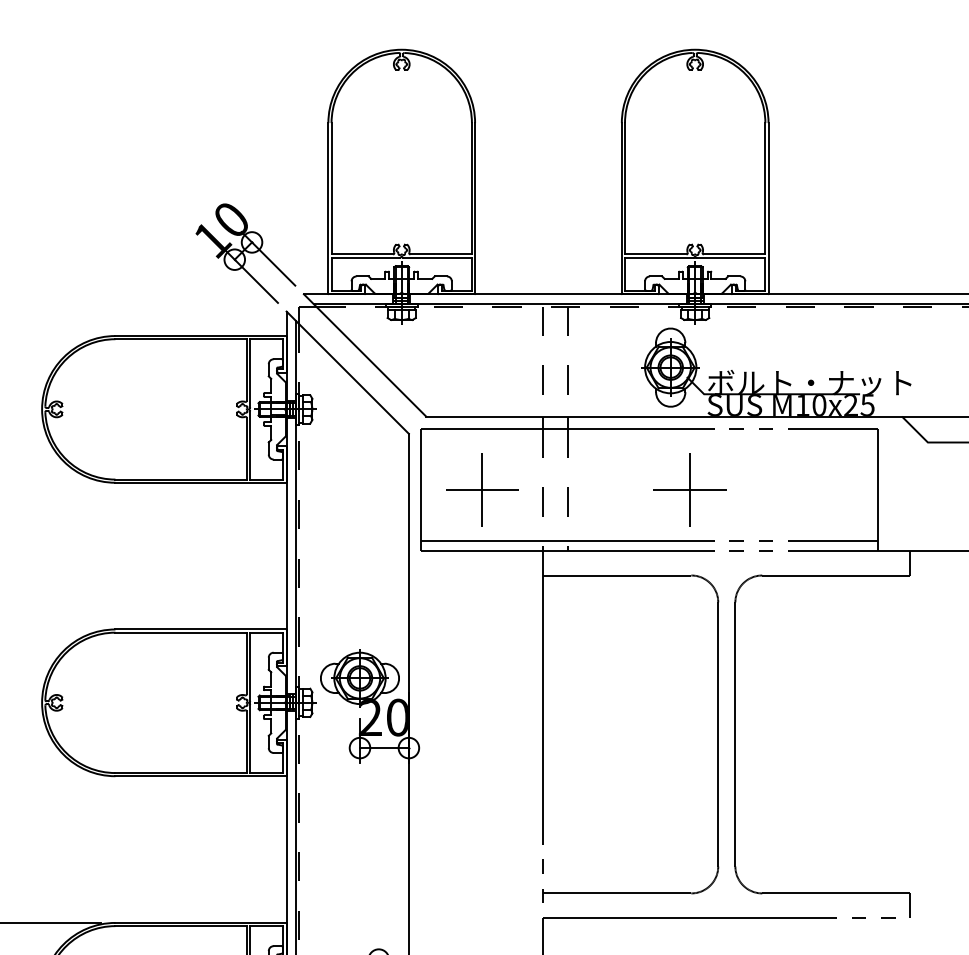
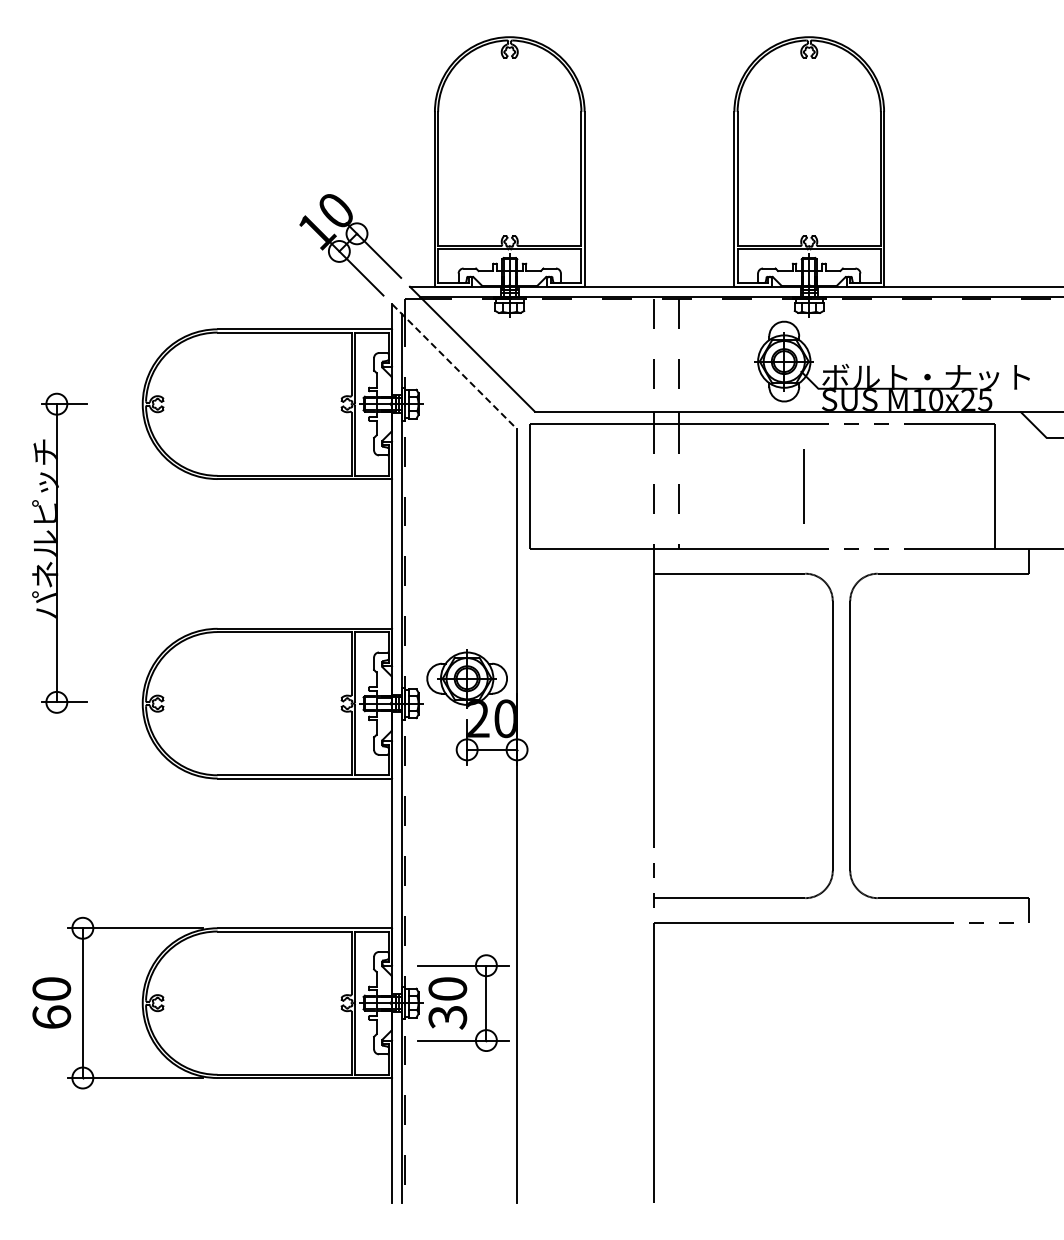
line: (348, 373) -> (455, 367), solid -> dashed
part: (481, 490) -> (591, 486), removed
line: (689, 490) -> (803, 486), removed
line: (649, 540) -> (762, 538), removed

